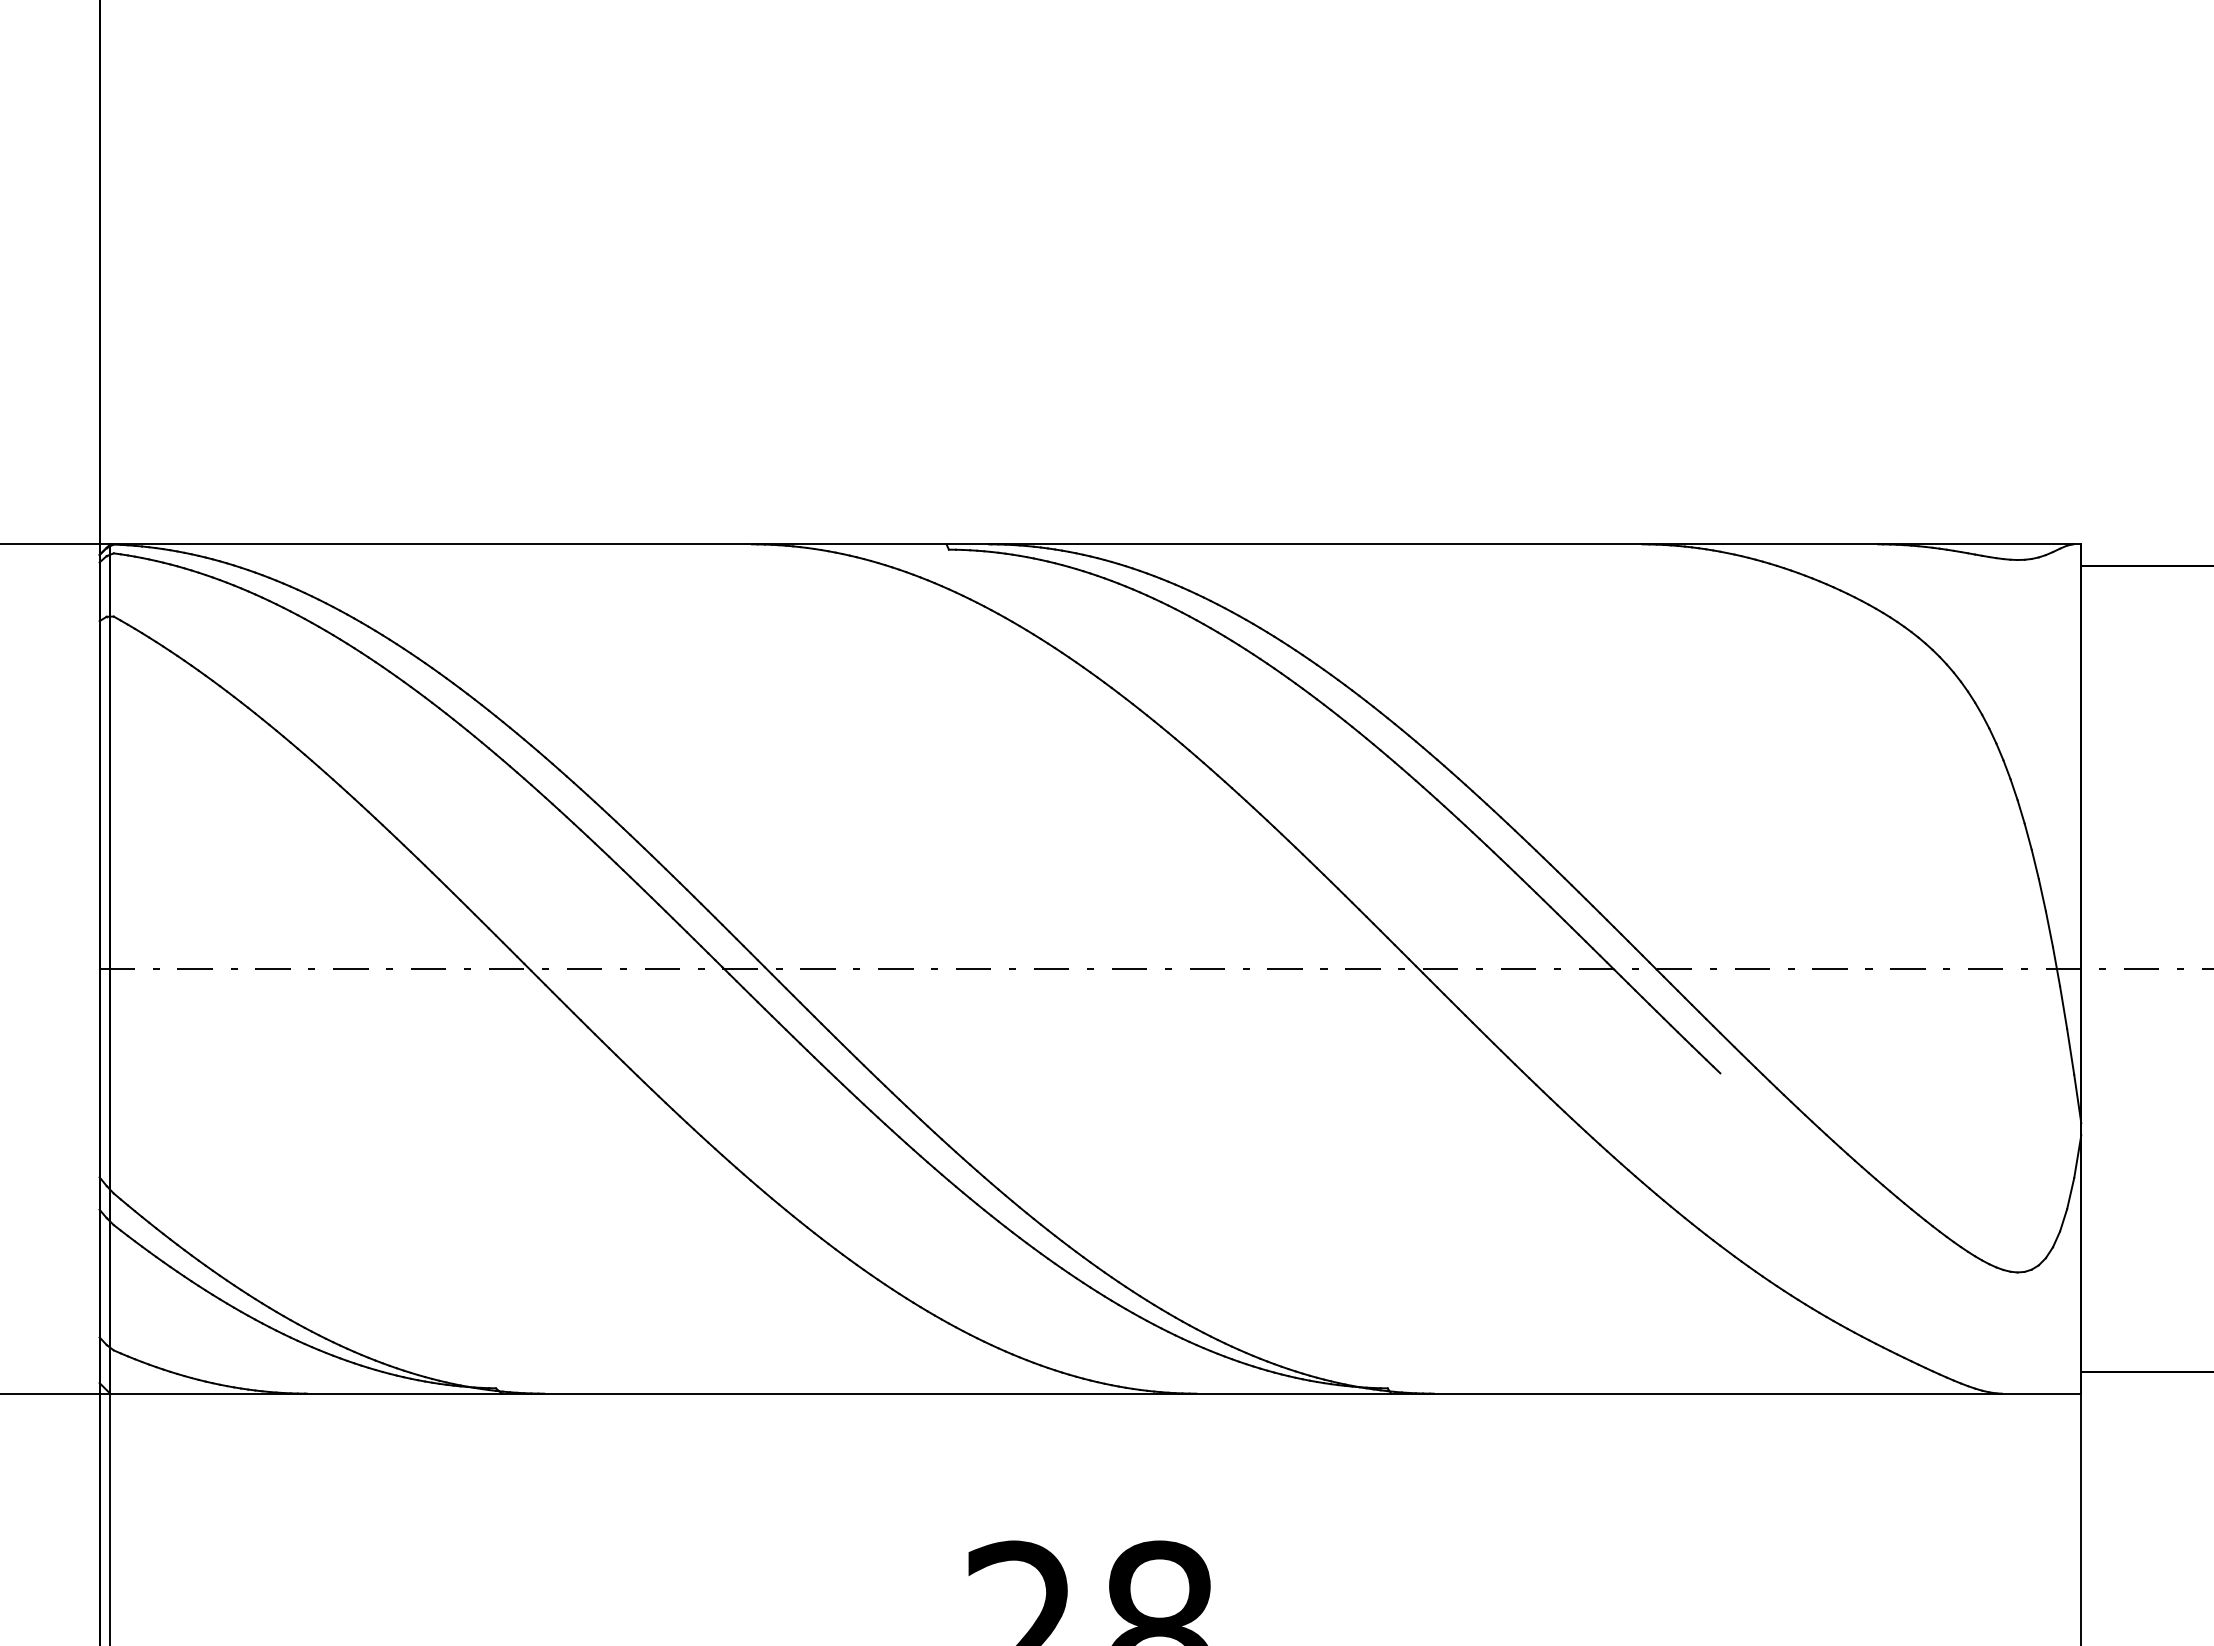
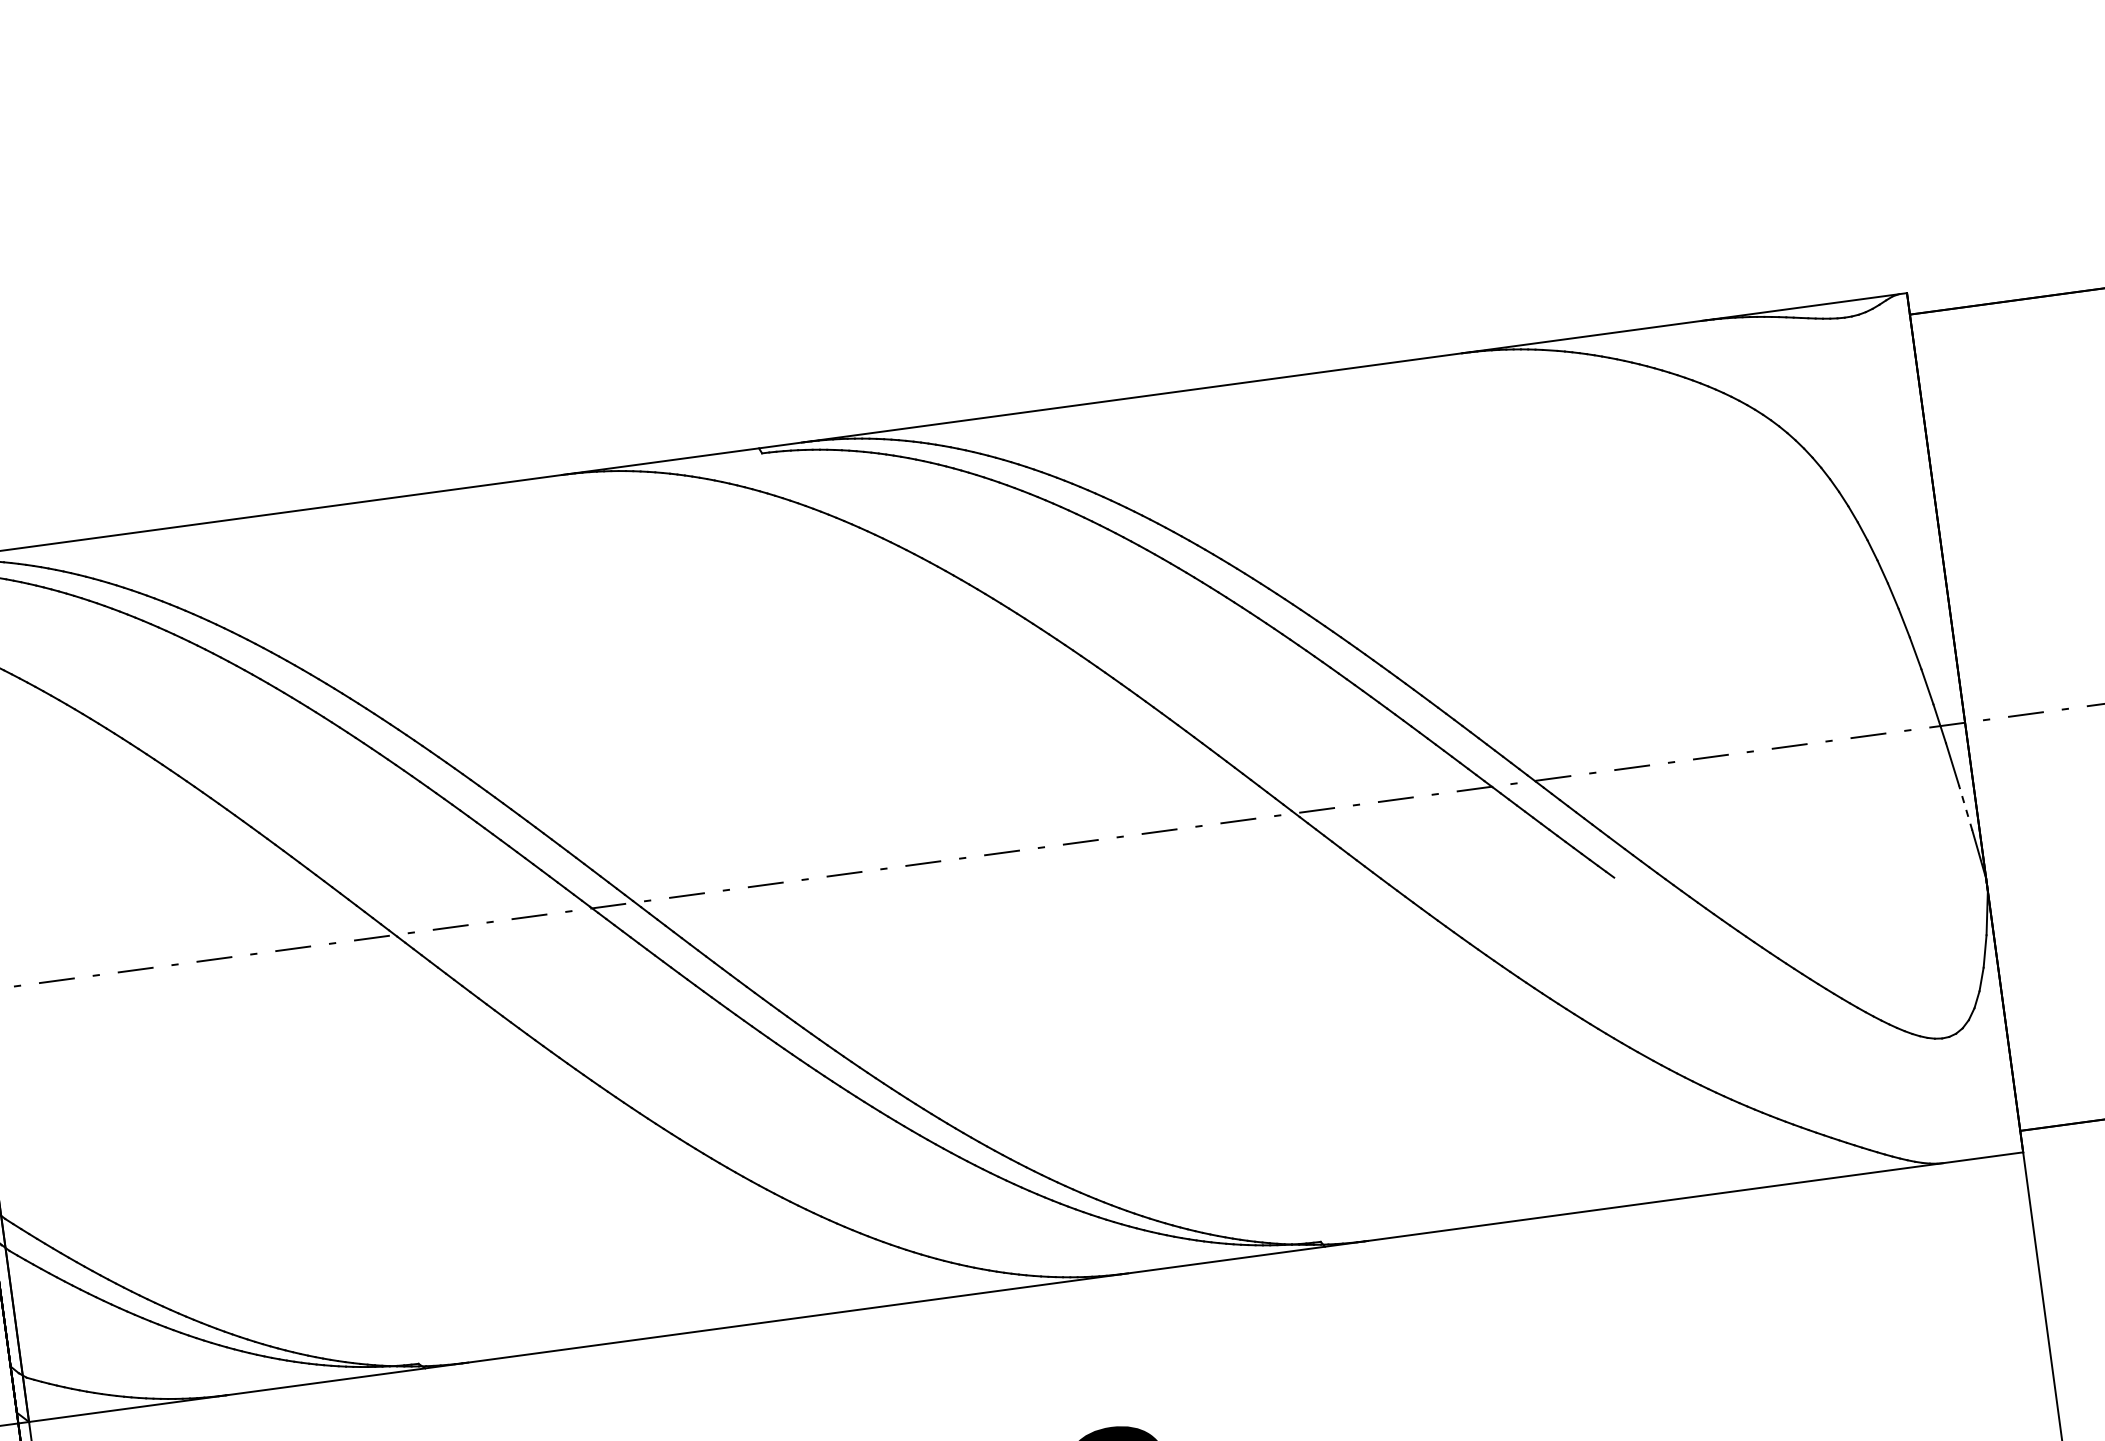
line: (2070, 1051) -> (1965, 807), solid -> dashed

